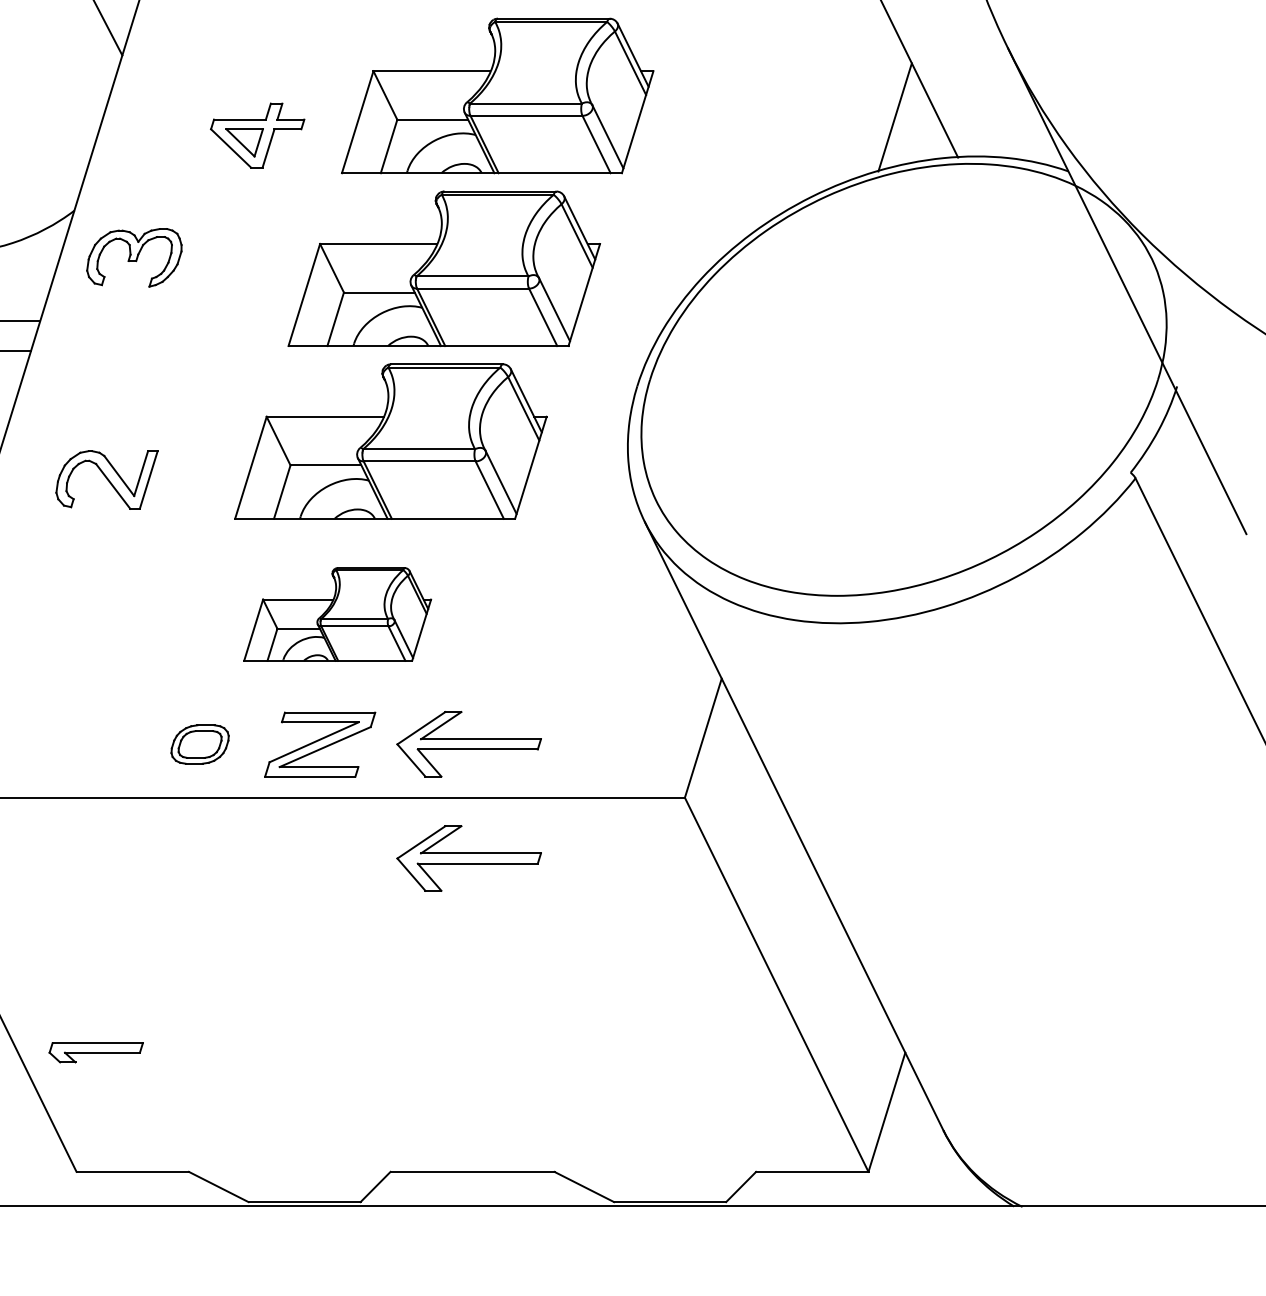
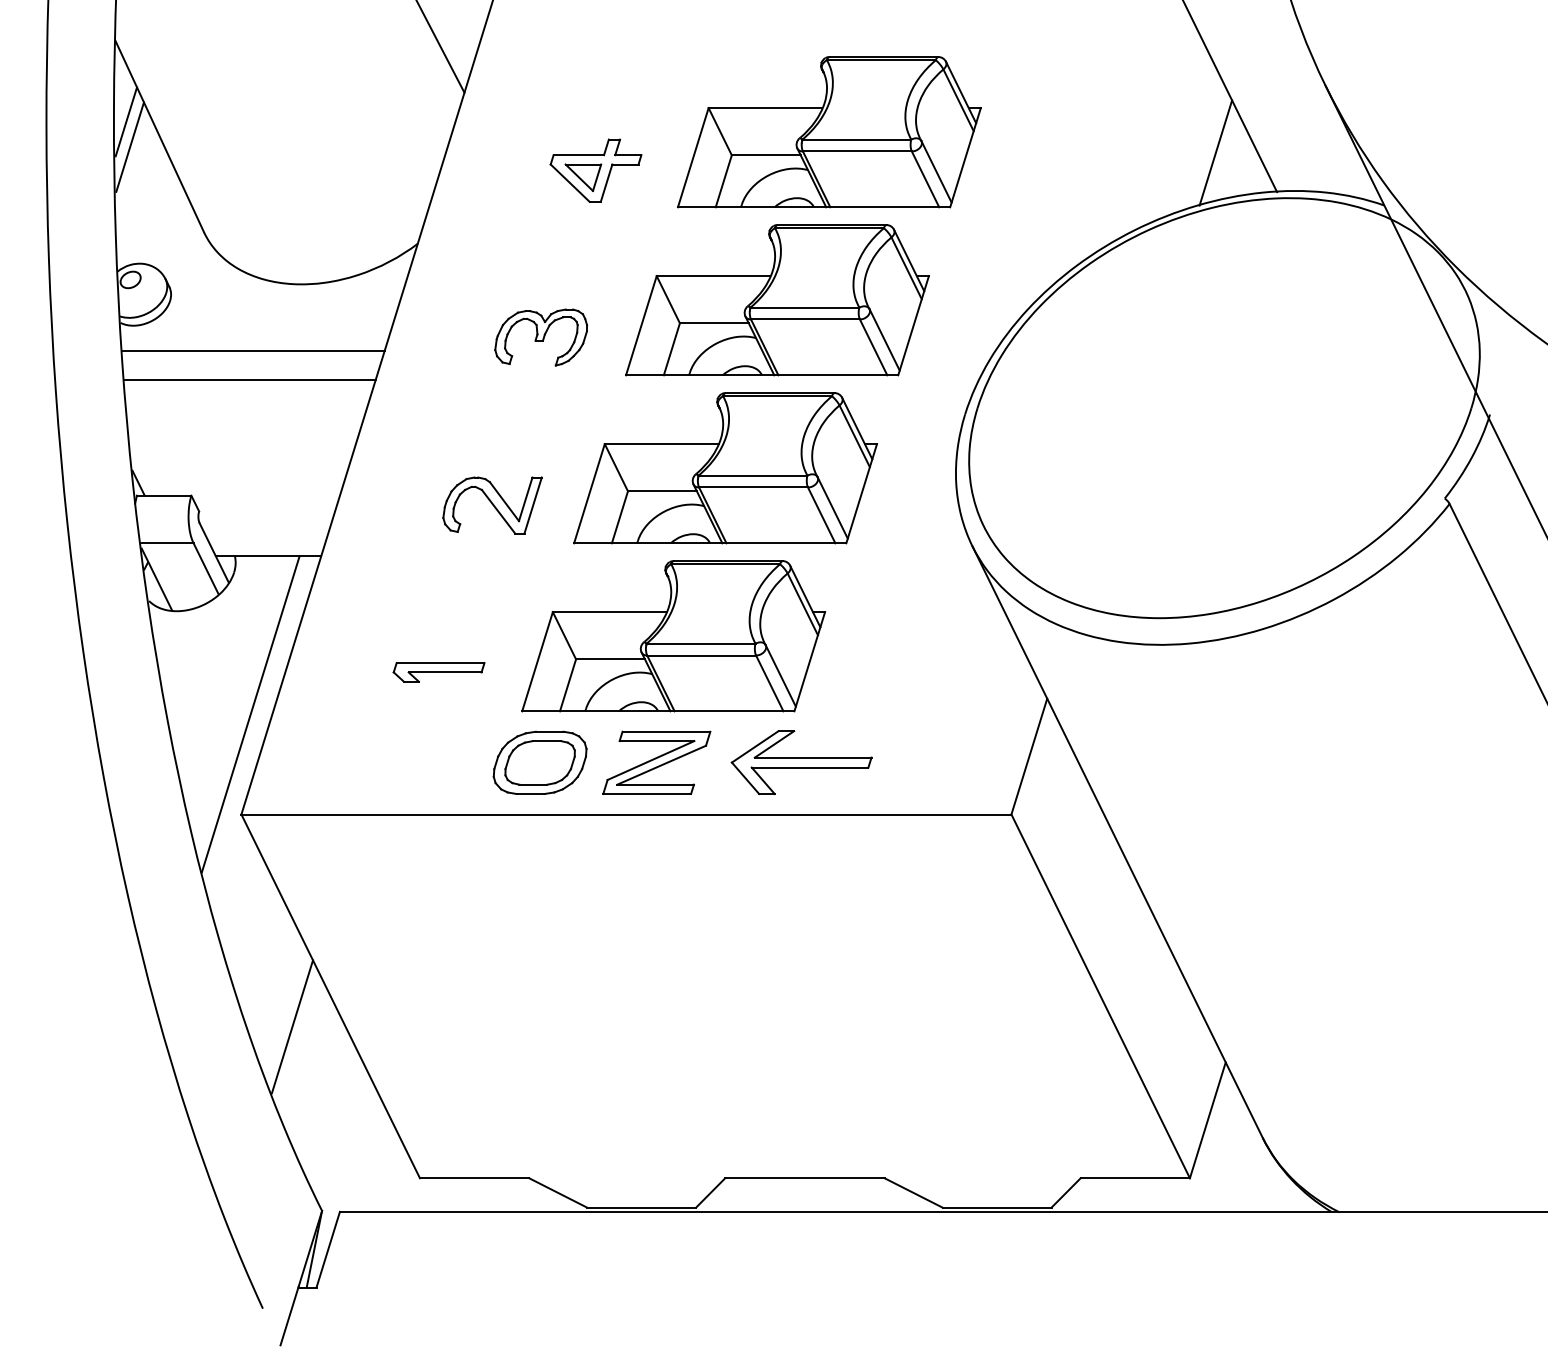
part: (133, 257) -> (540, 337), moved
part: (106, 479) -> (492, 505), moved
part: (337, 614) -> (673, 636), size x1.67
part: (199, 744) -> (539, 762), size x1.67
part: (468, 858) -> (801, 873), removed
part: (95, 1052) -> (438, 672), moved

